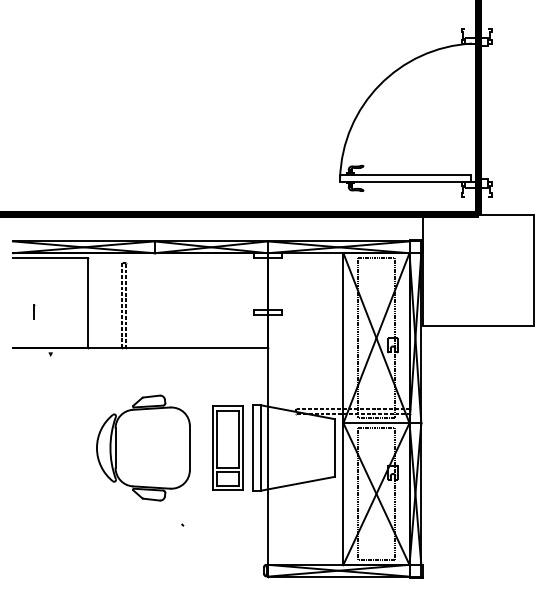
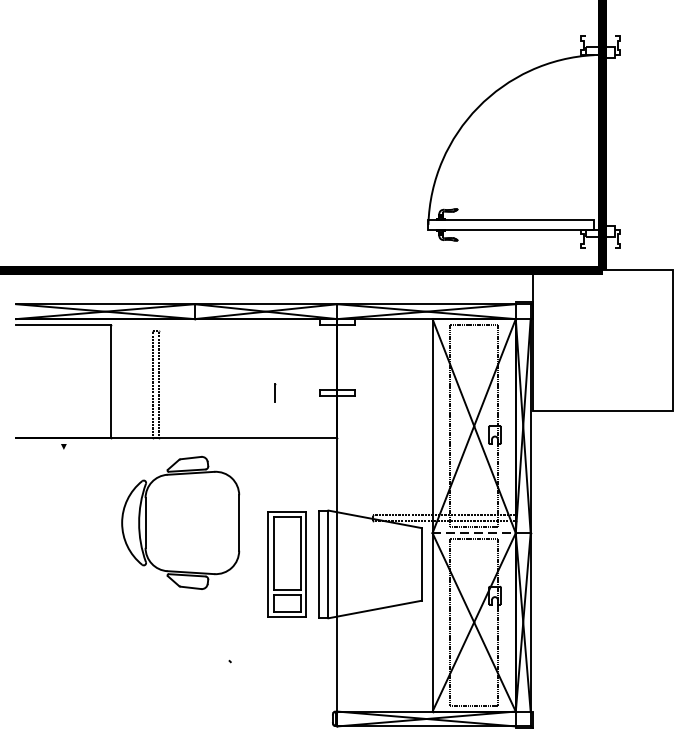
line: (34, 311) -> (275, 392), moved
line: (376, 423) -> (474, 533), solid -> dashed
part: (143, 447) -> (180, 522), moved

